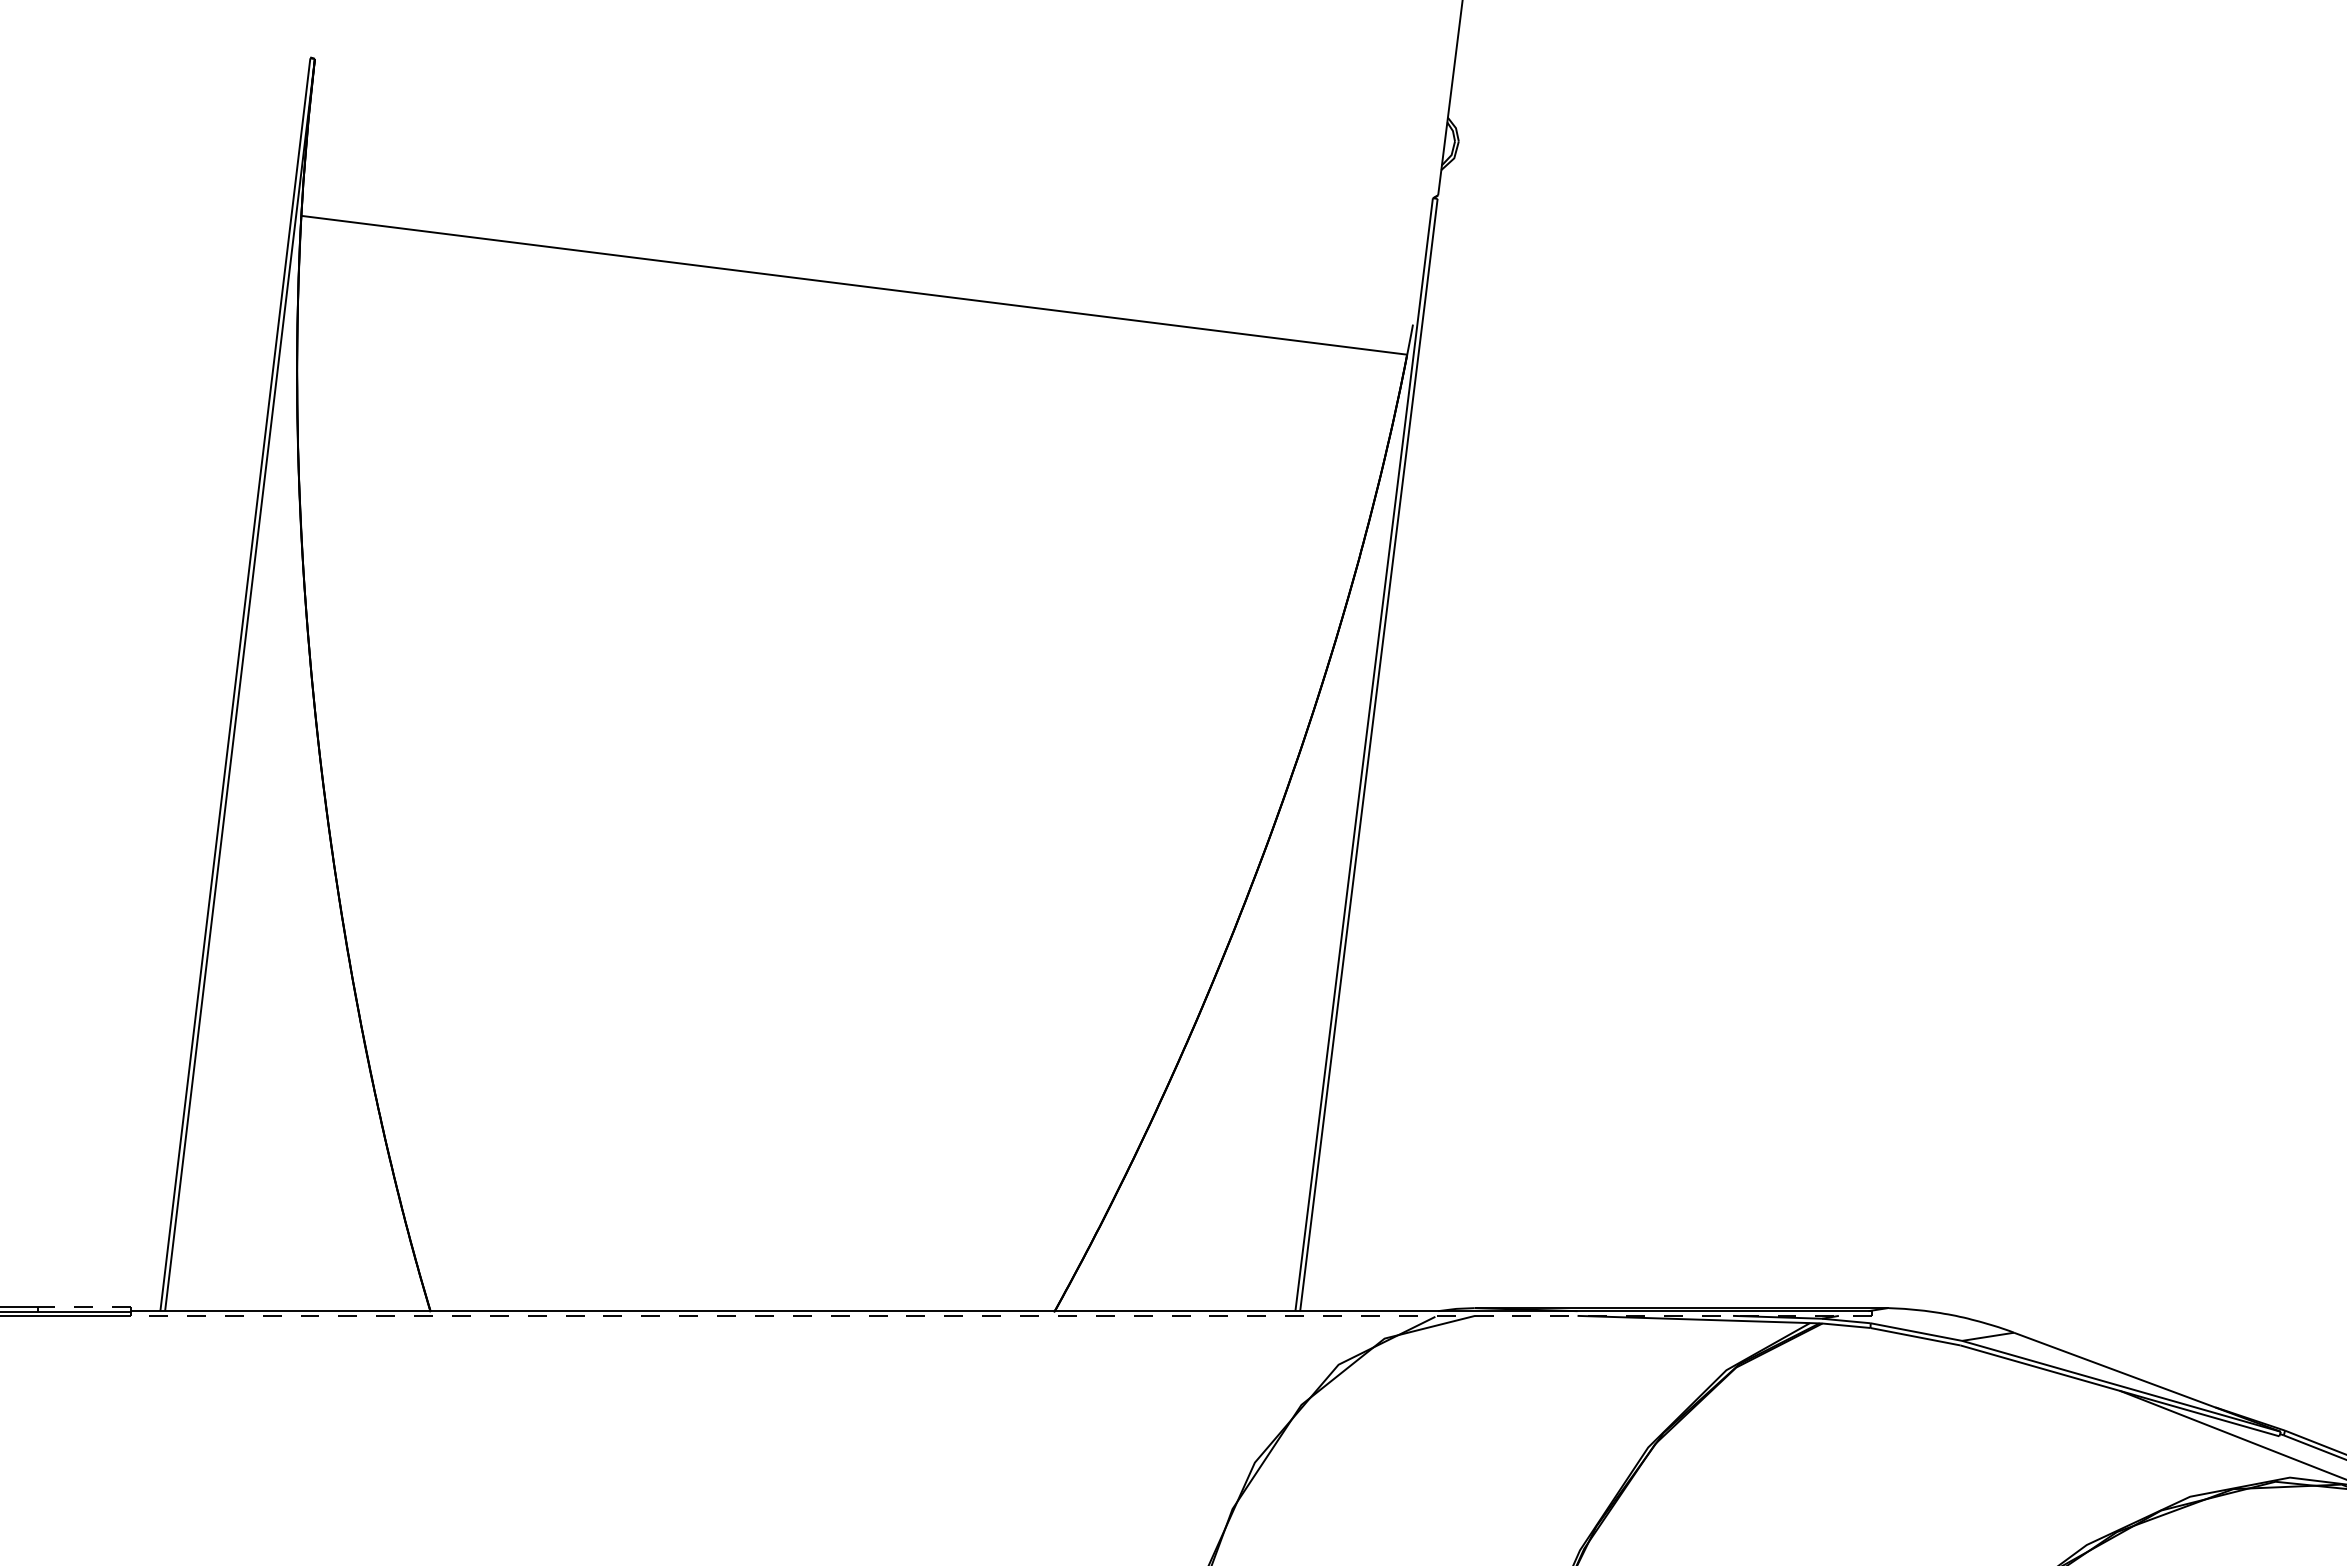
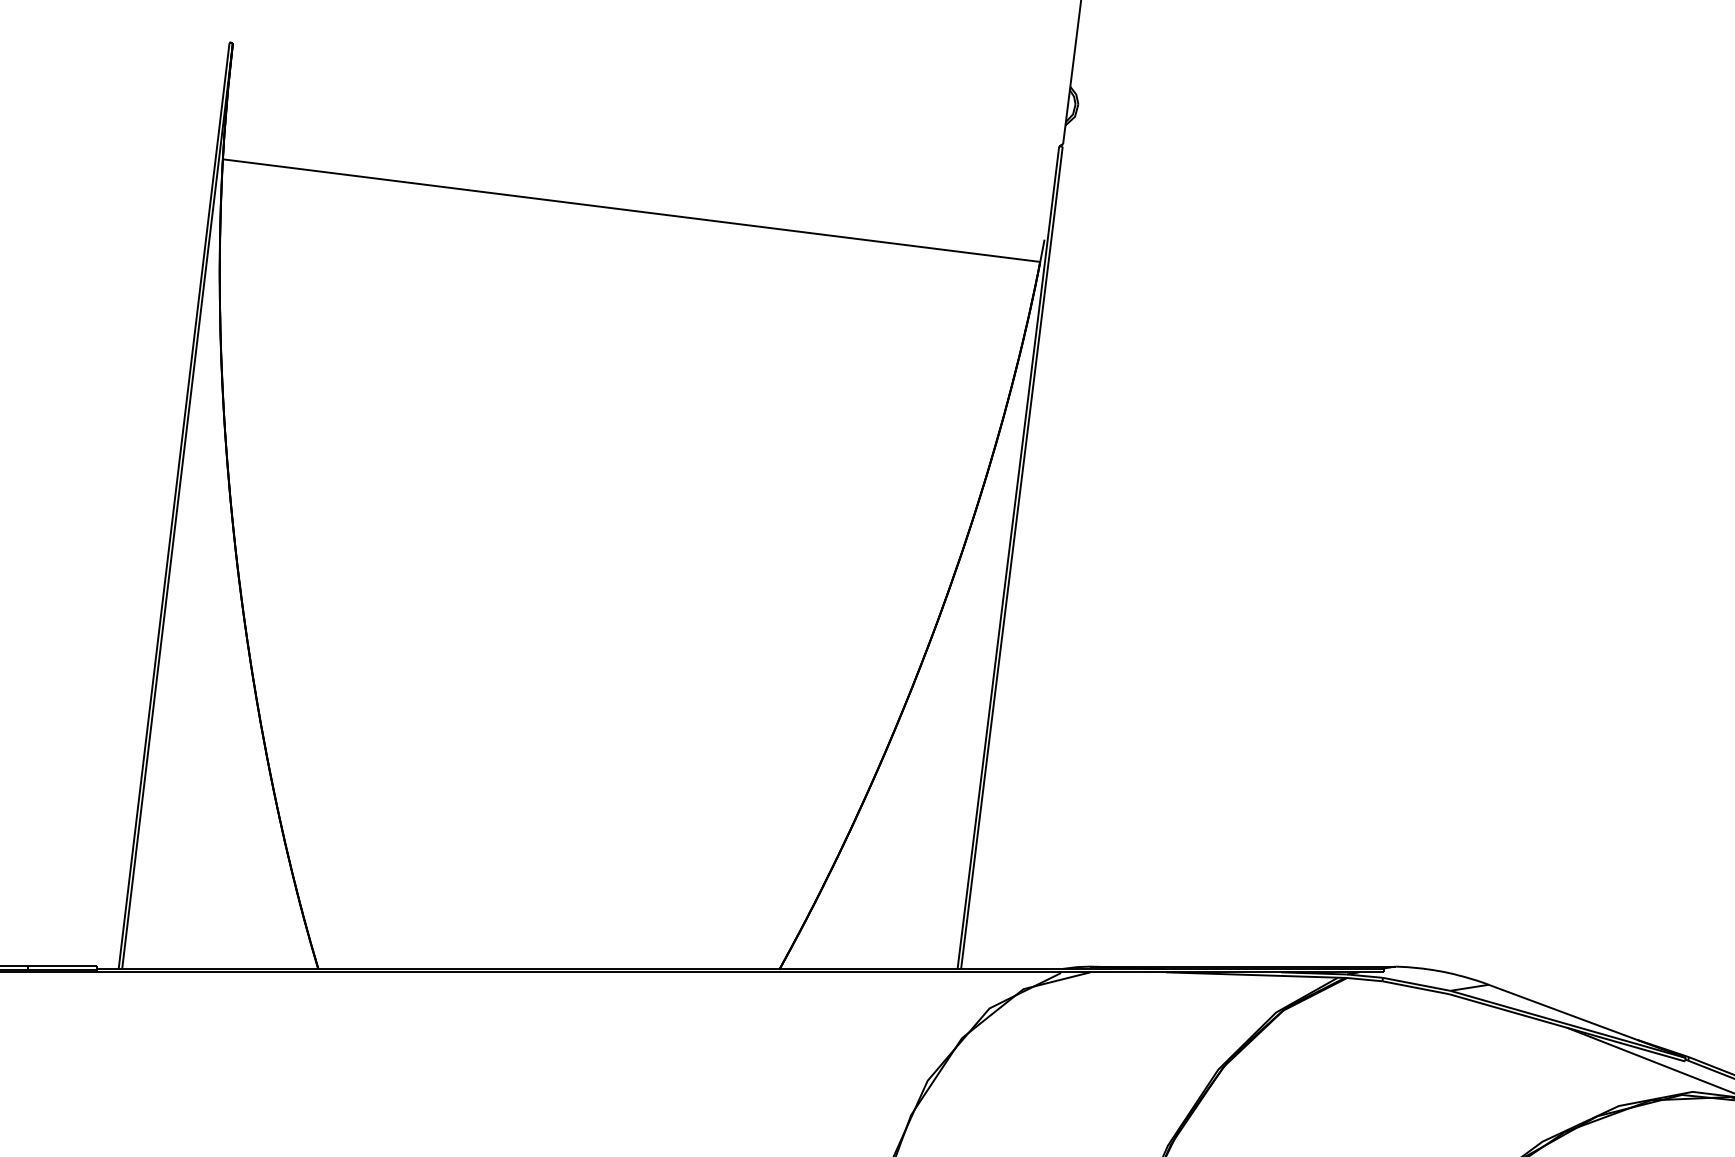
line: (84, 1307) -> (62, 966), dashed -> solid
line: (1001, 1315) -> (740, 972), dashed -> solid

